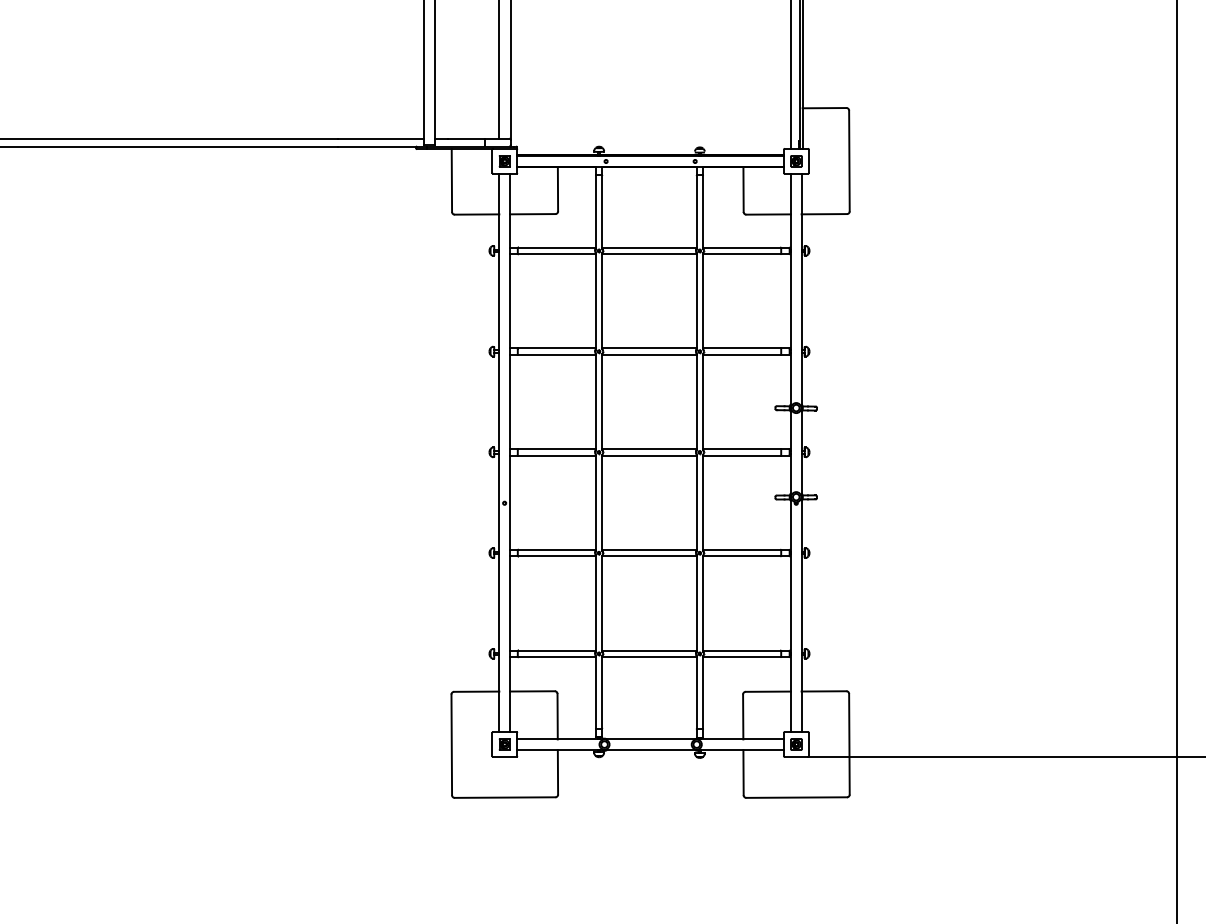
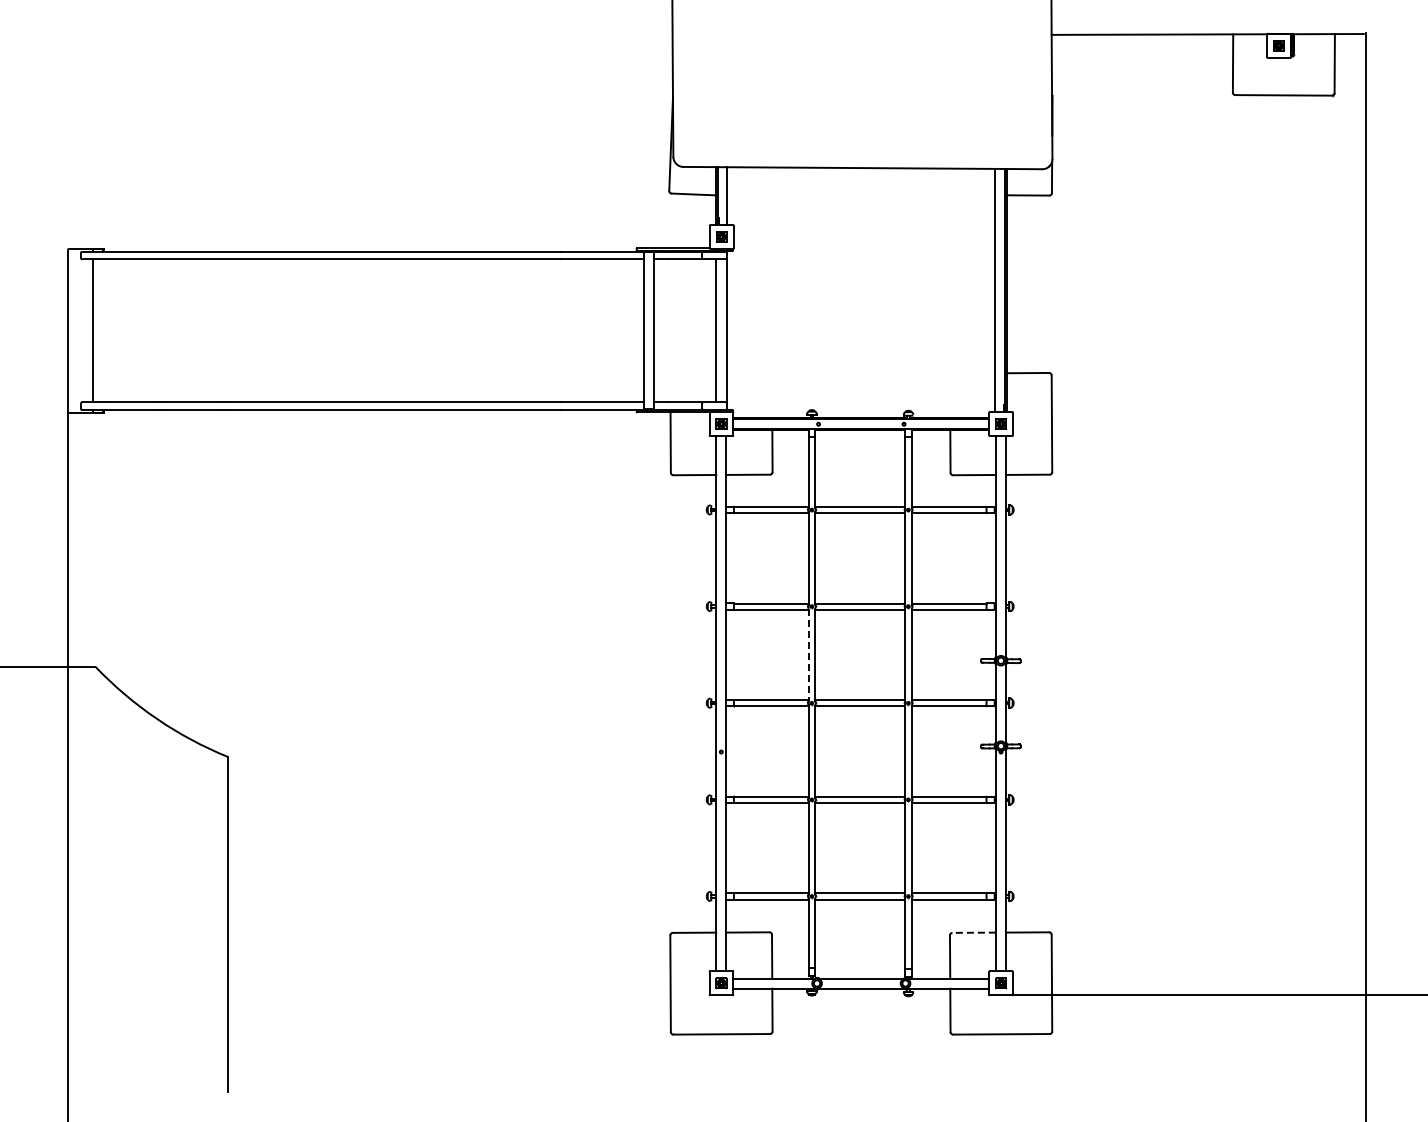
line: (595, 402) -> (808, 655), solid -> dashed
line: (768, 691) -> (974, 932), solid -> dashed

